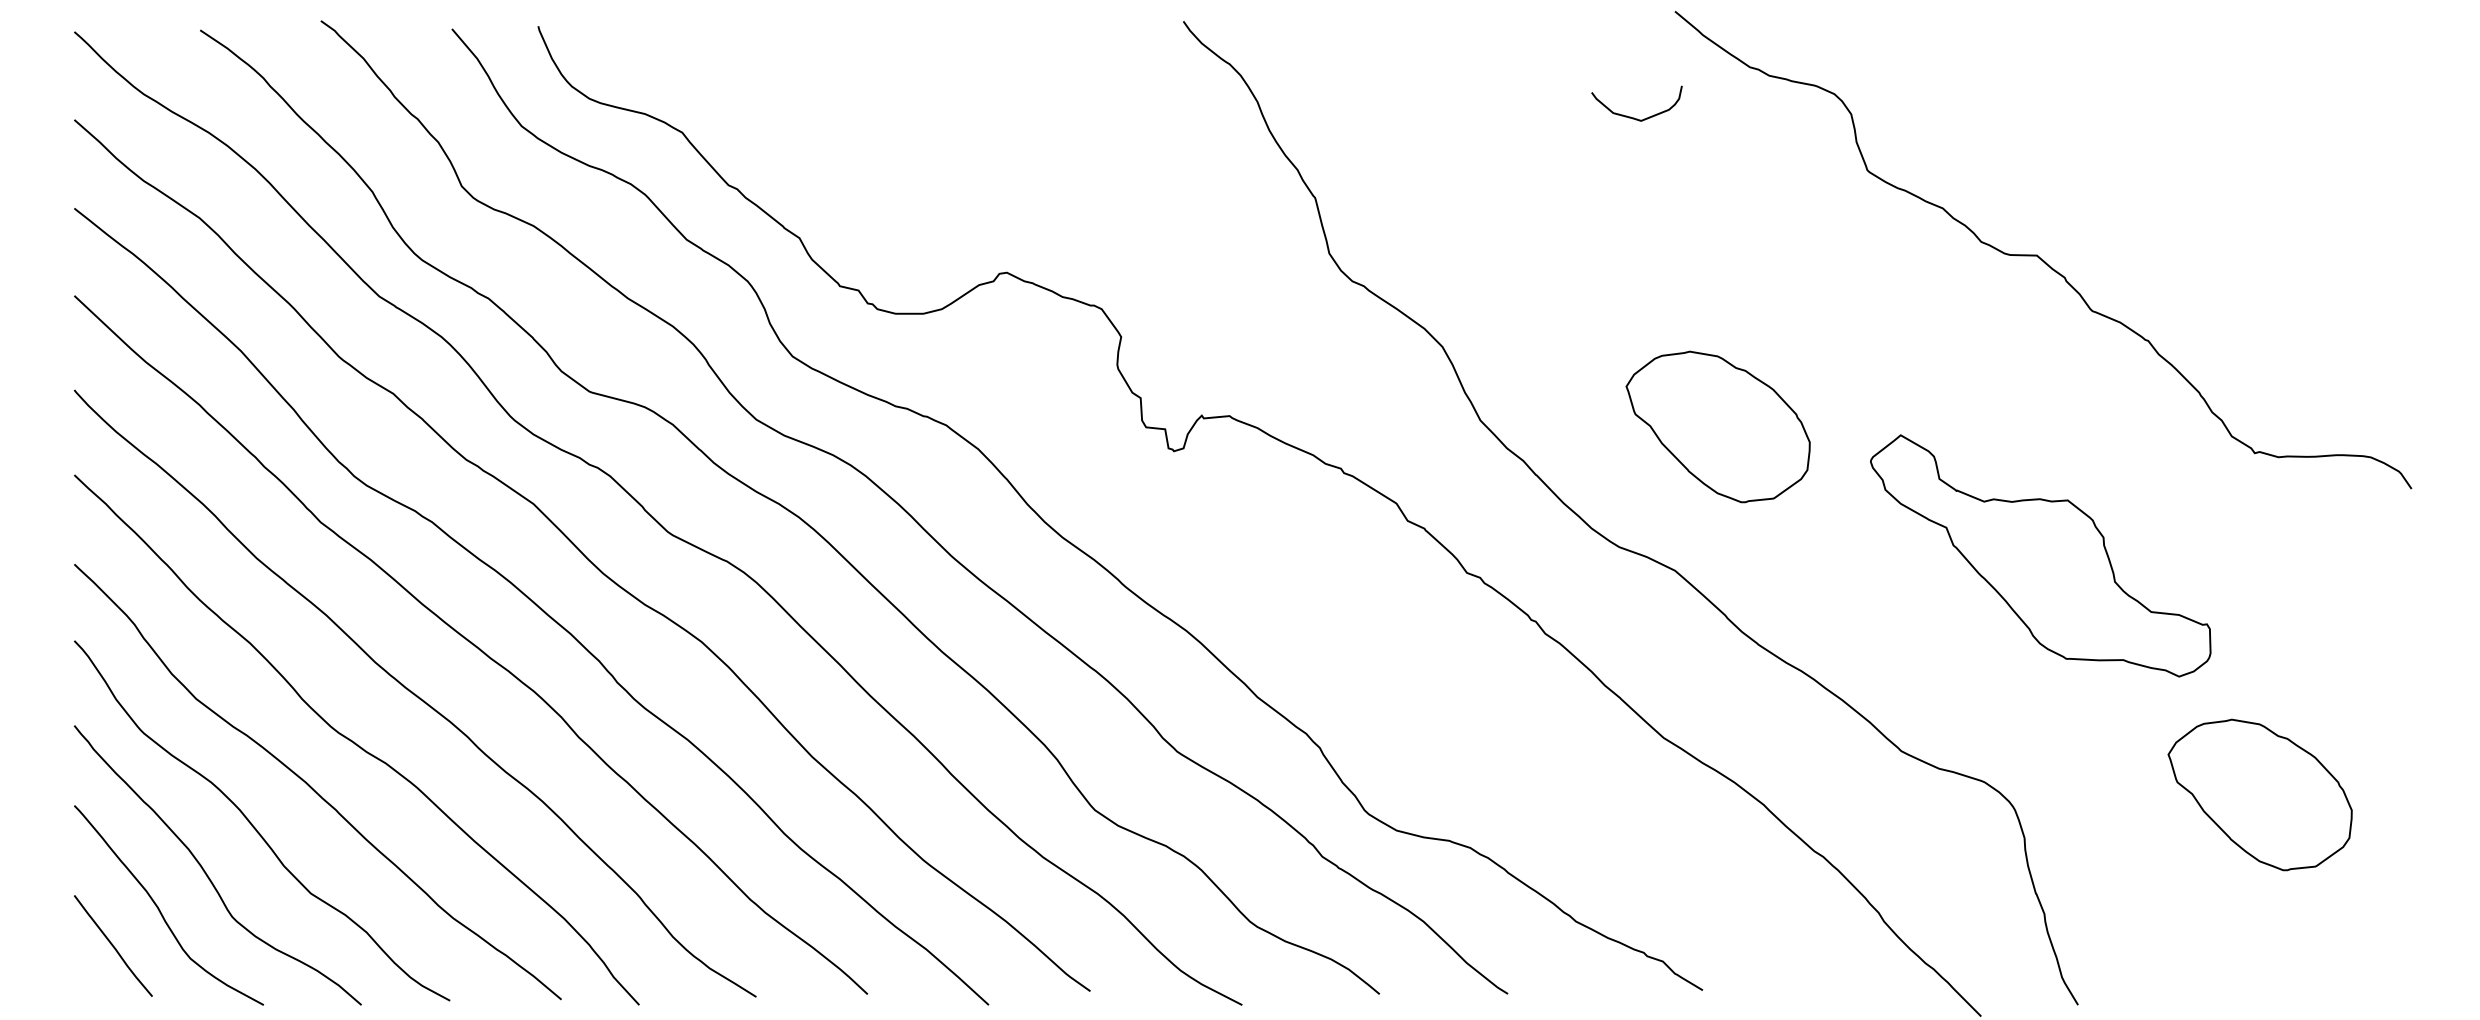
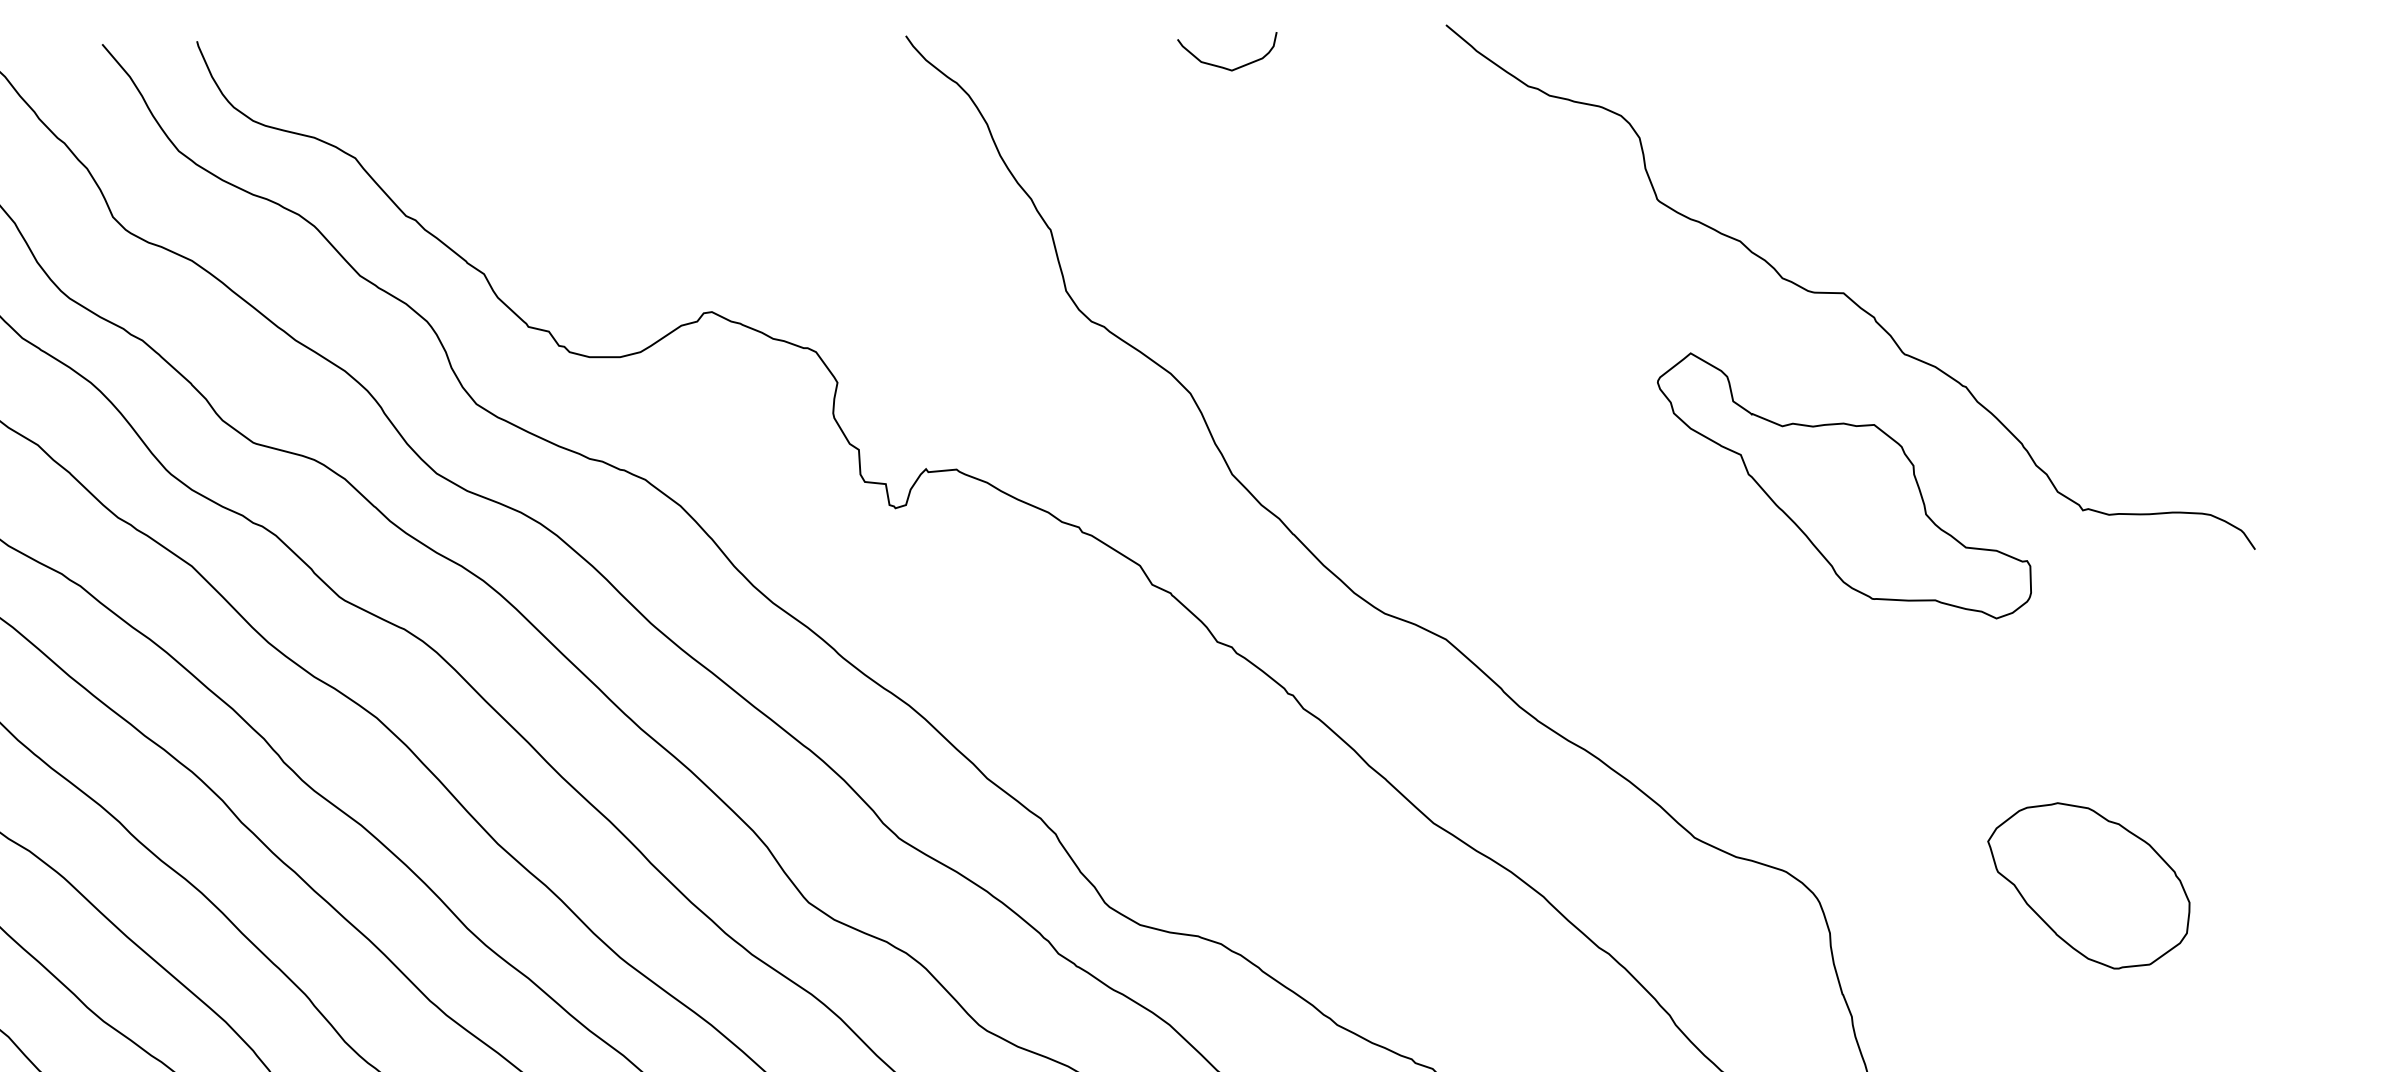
curve: (1634, 117) -> (1224, 66), moved
part: (1717, 426) -> (1492, 481), removed
part: (2040, 555) -> (1844, 485), moved

